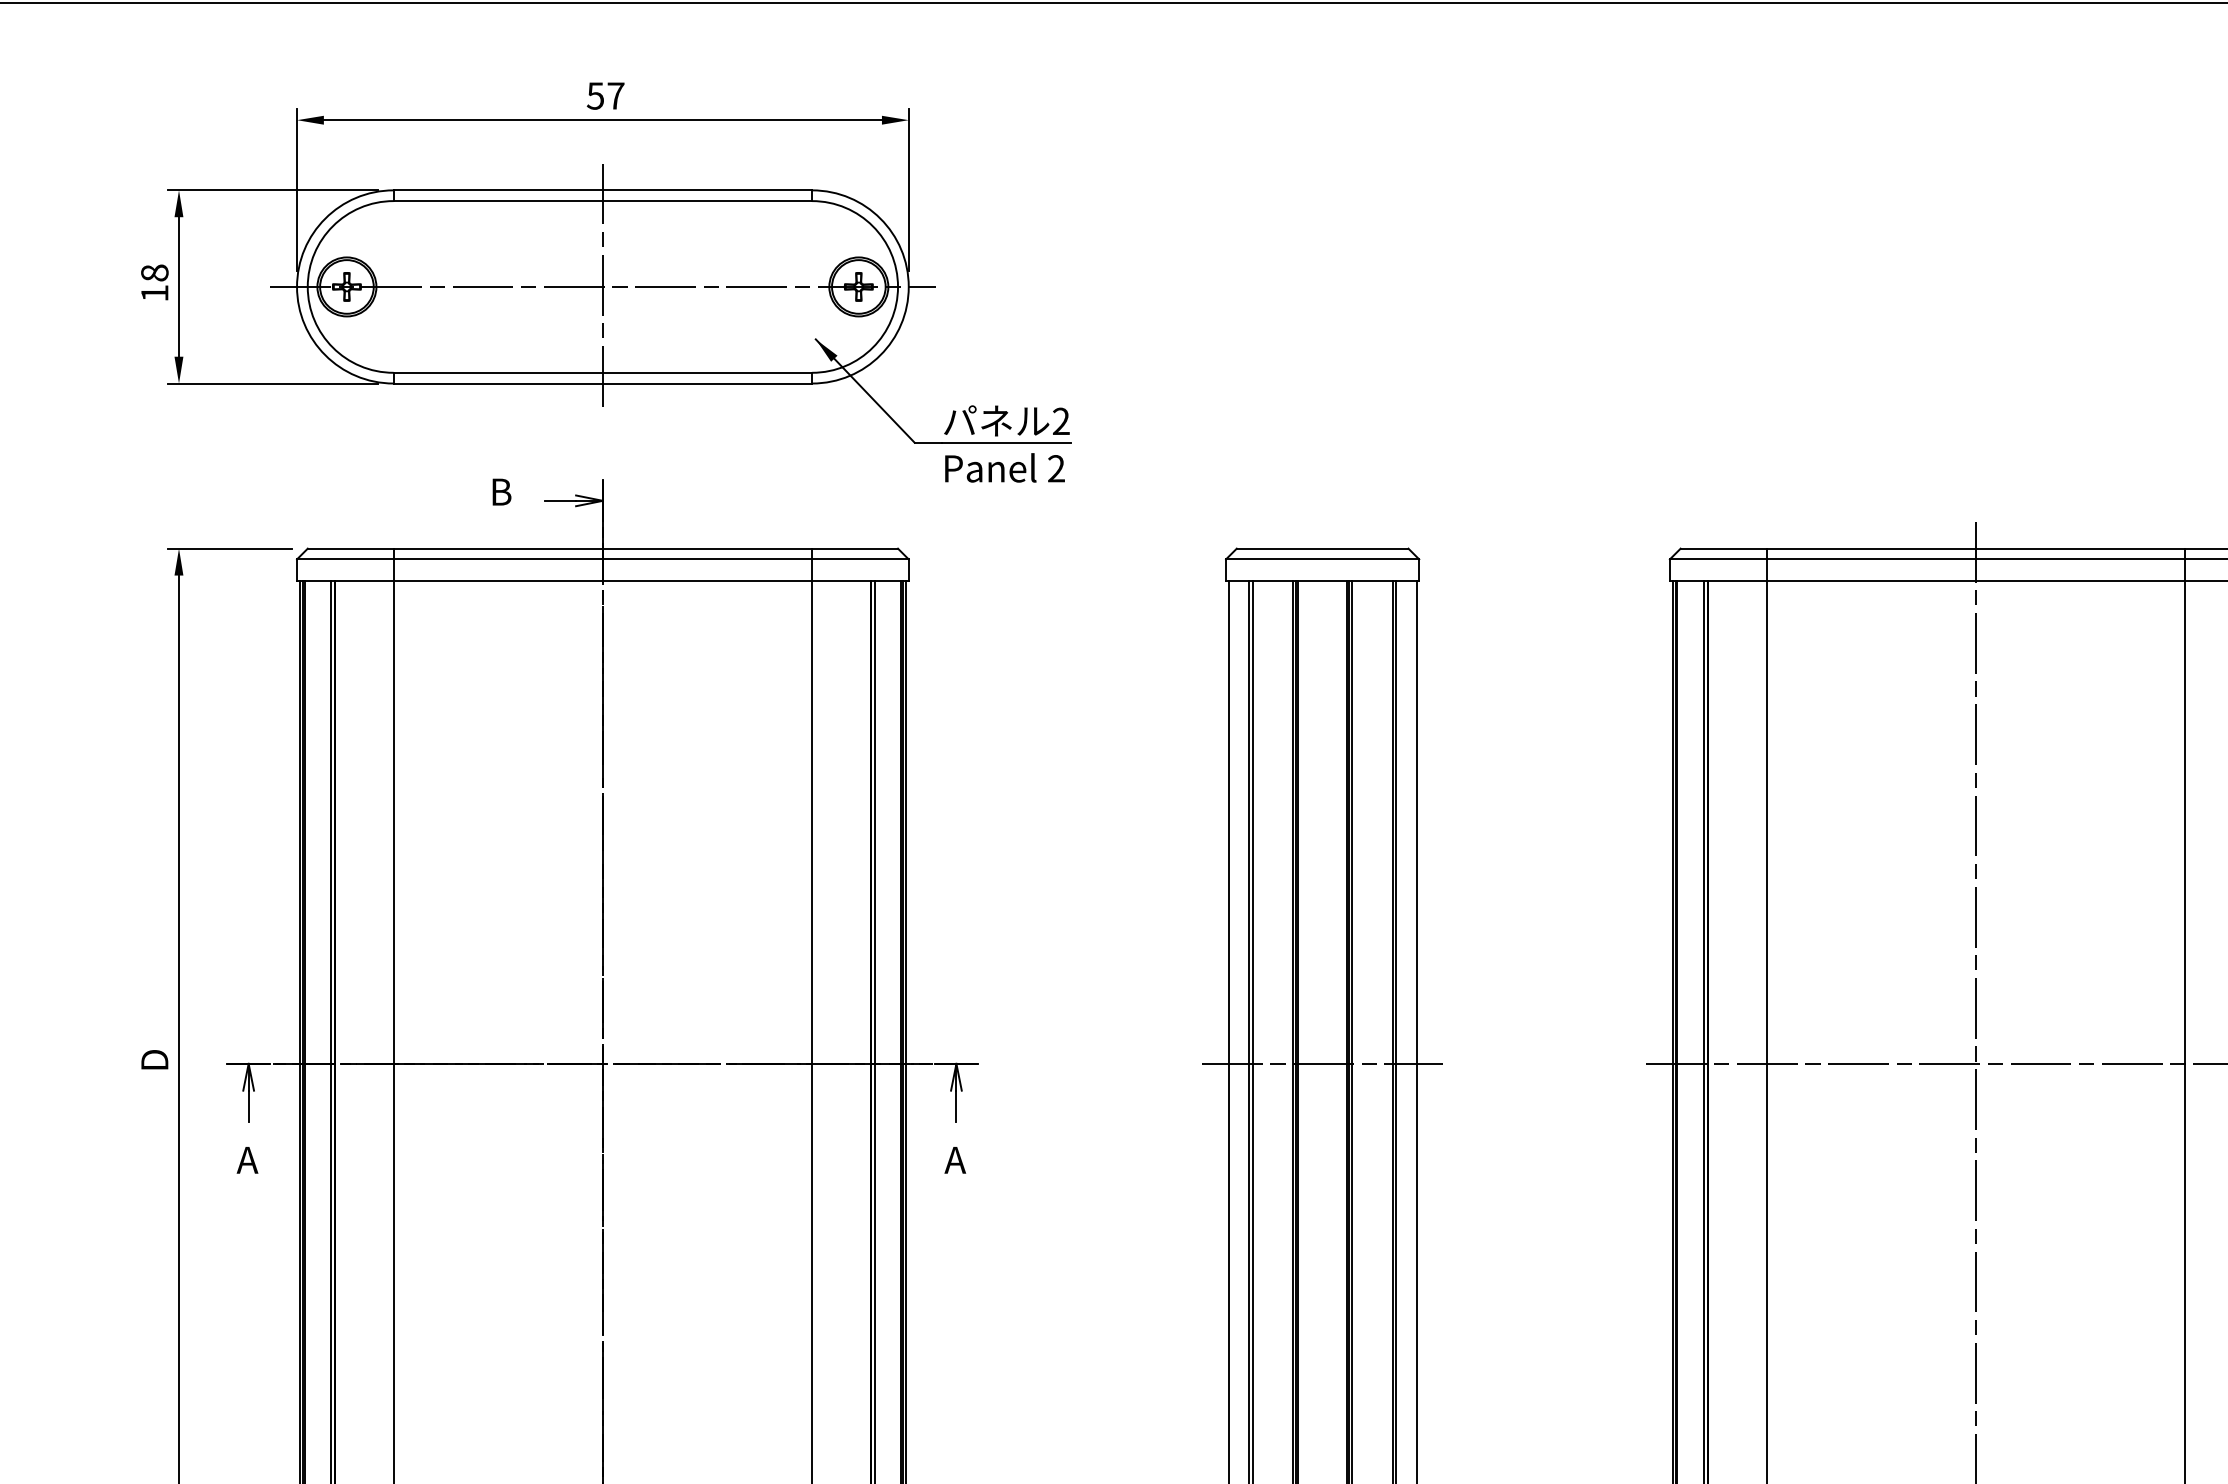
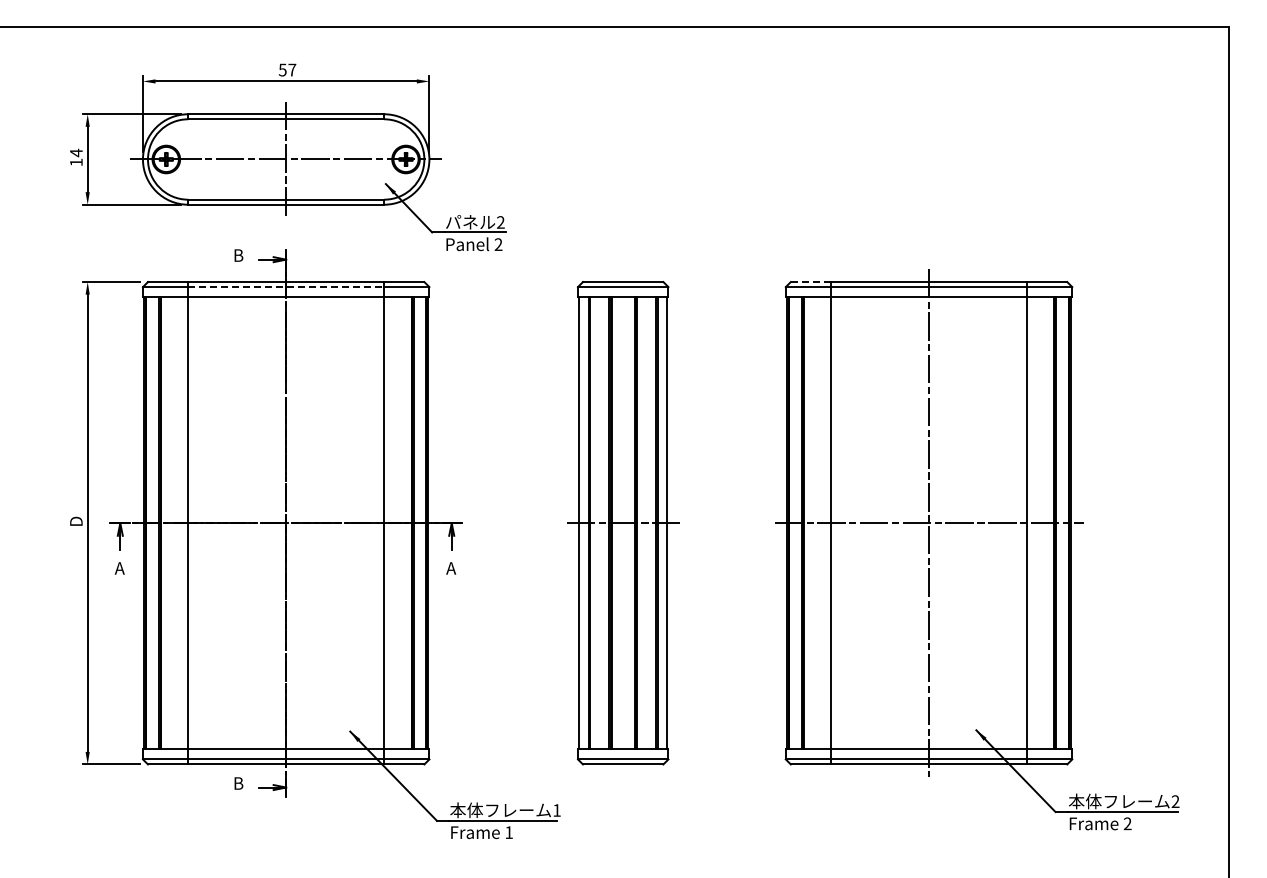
text: (155, 271) -> (76, 152), 18 -> 14
line: (1724, 549) -> (811, 282), solid -> dashed
line: (603, 560) -> (286, 287), solid -> dashed

